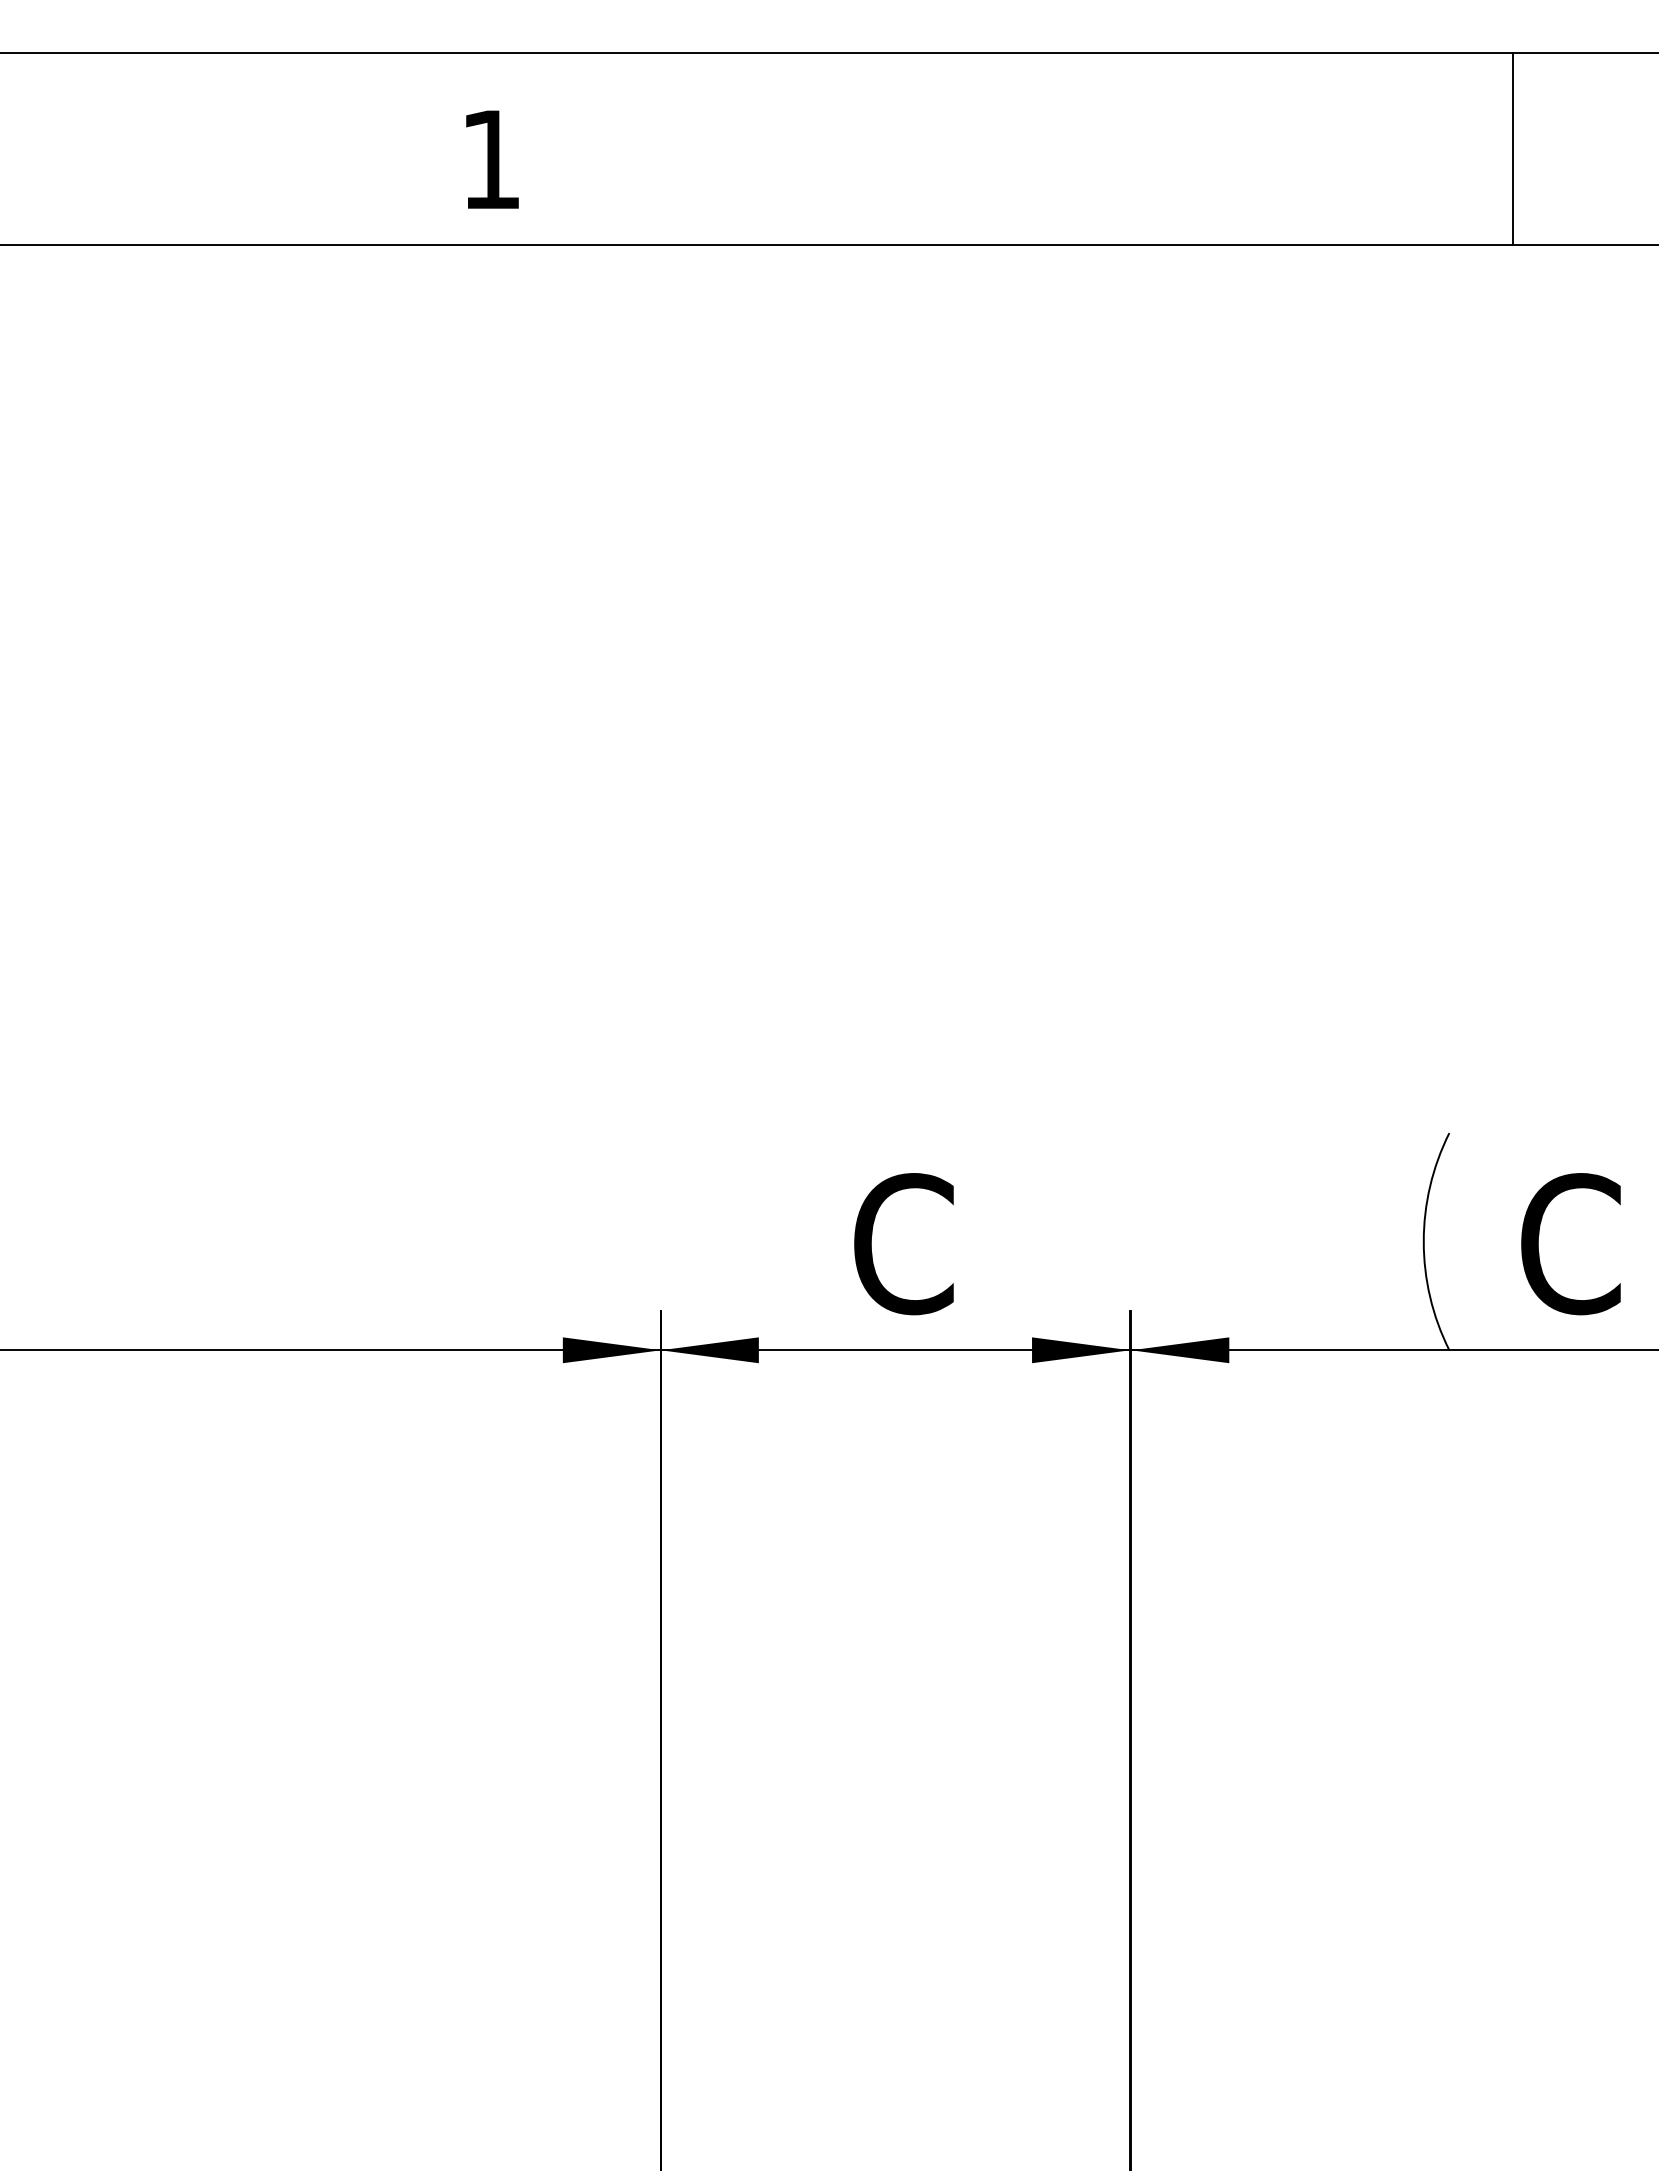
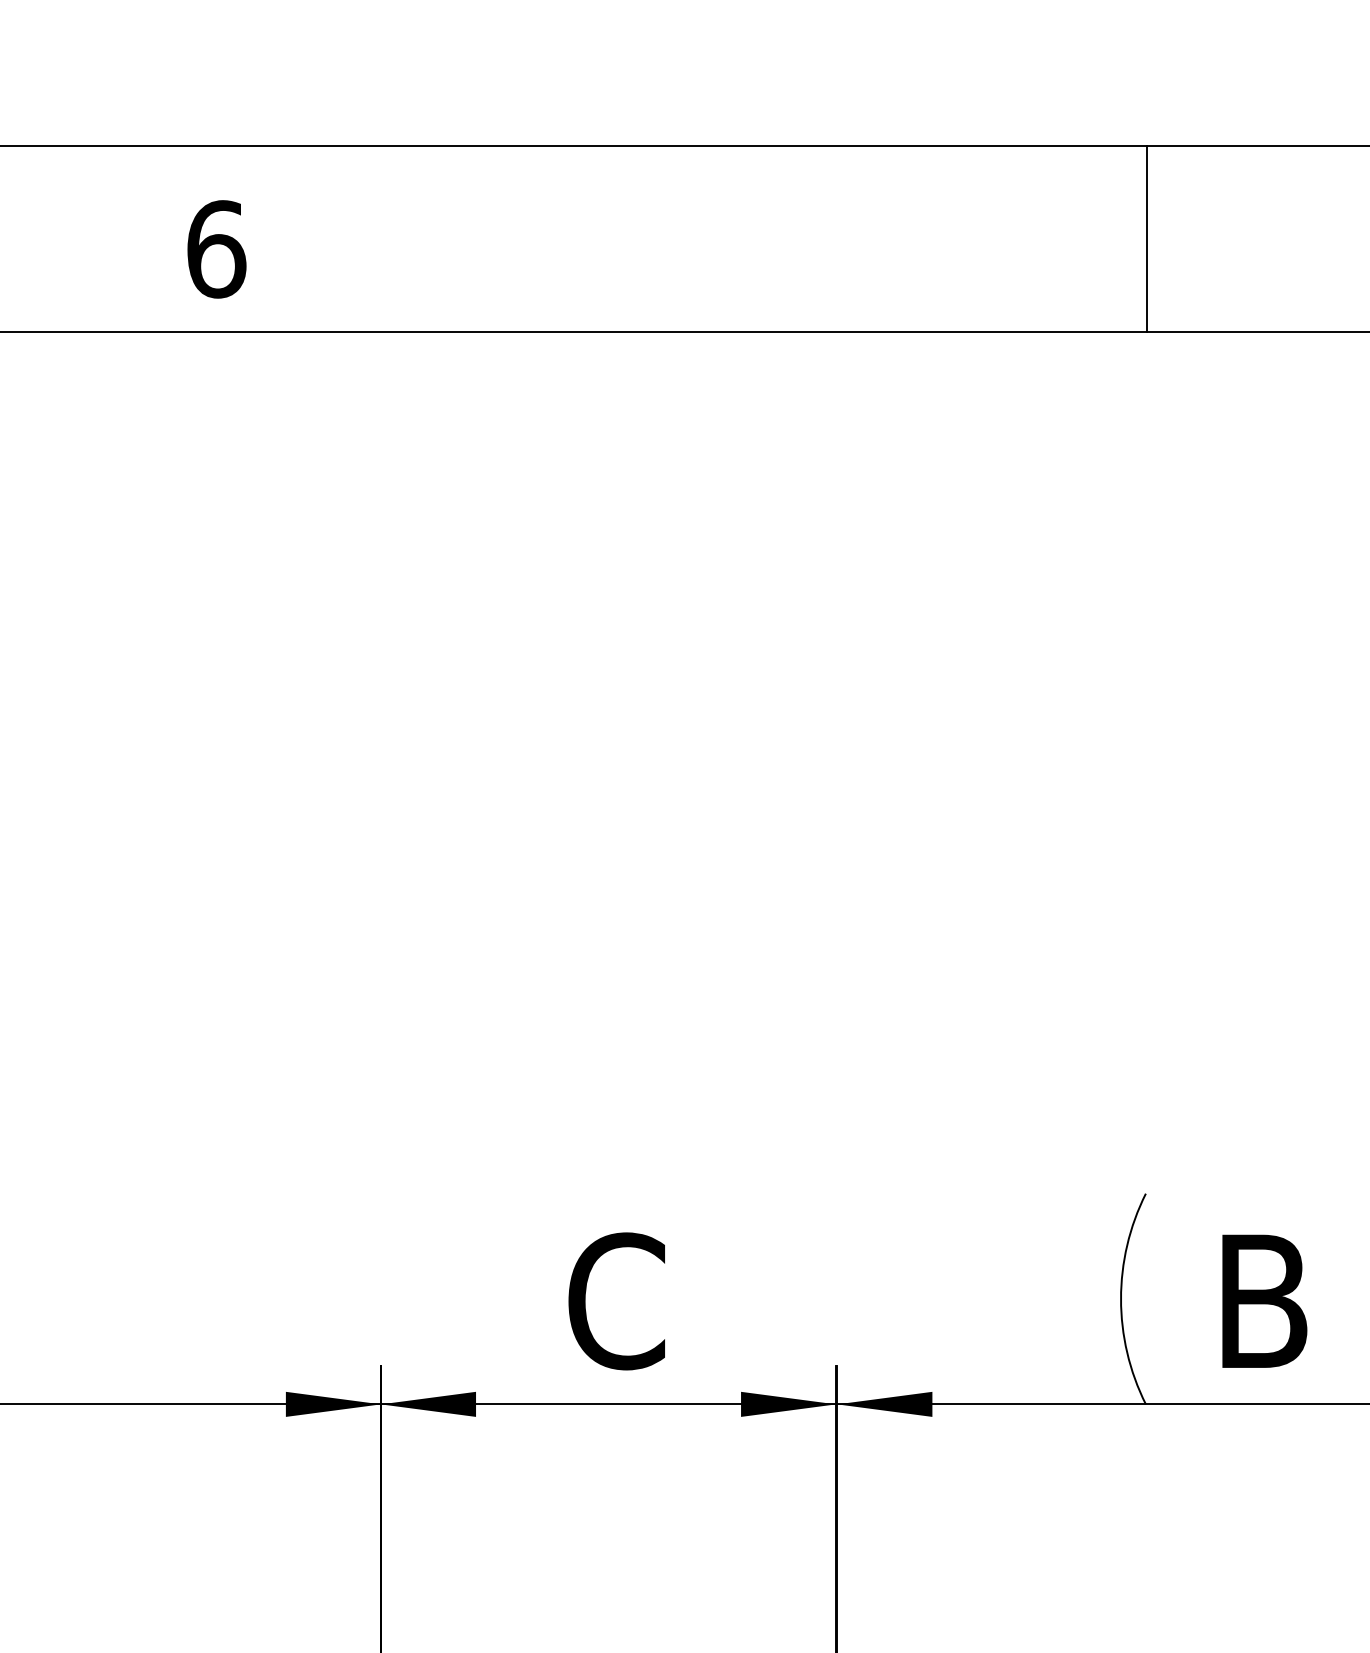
line: (1513, 149) -> (1146, 239), moved
text: (491, 159) -> (216, 249), 1 -> 6
text: (1570, 1244) -> (1263, 1301), C -> B

